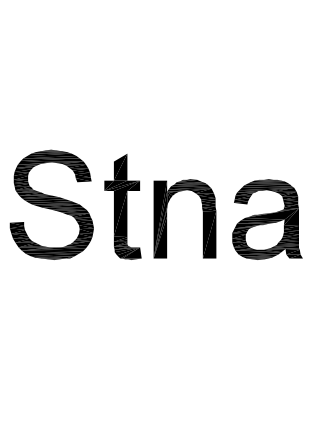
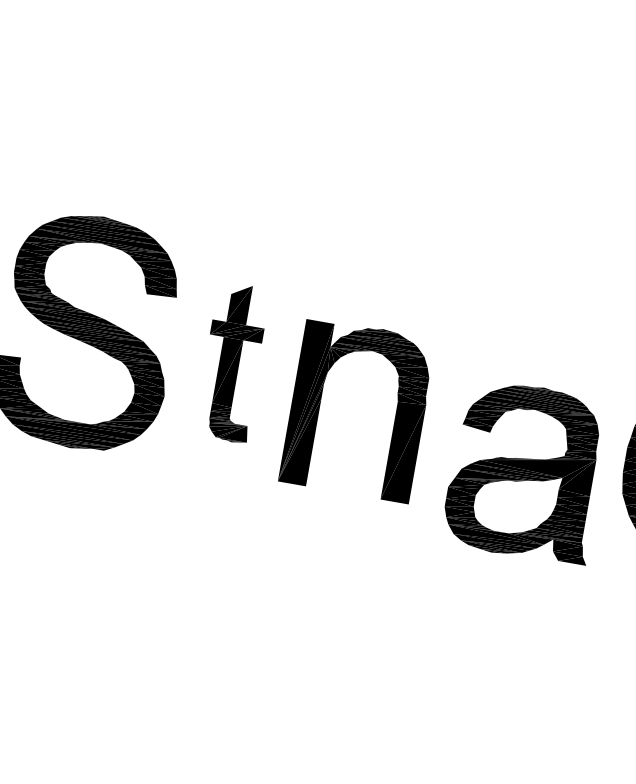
part: (122, 206) -> (232, 361), size x0.7
part: (267, 219) -> (526, 471), moved

